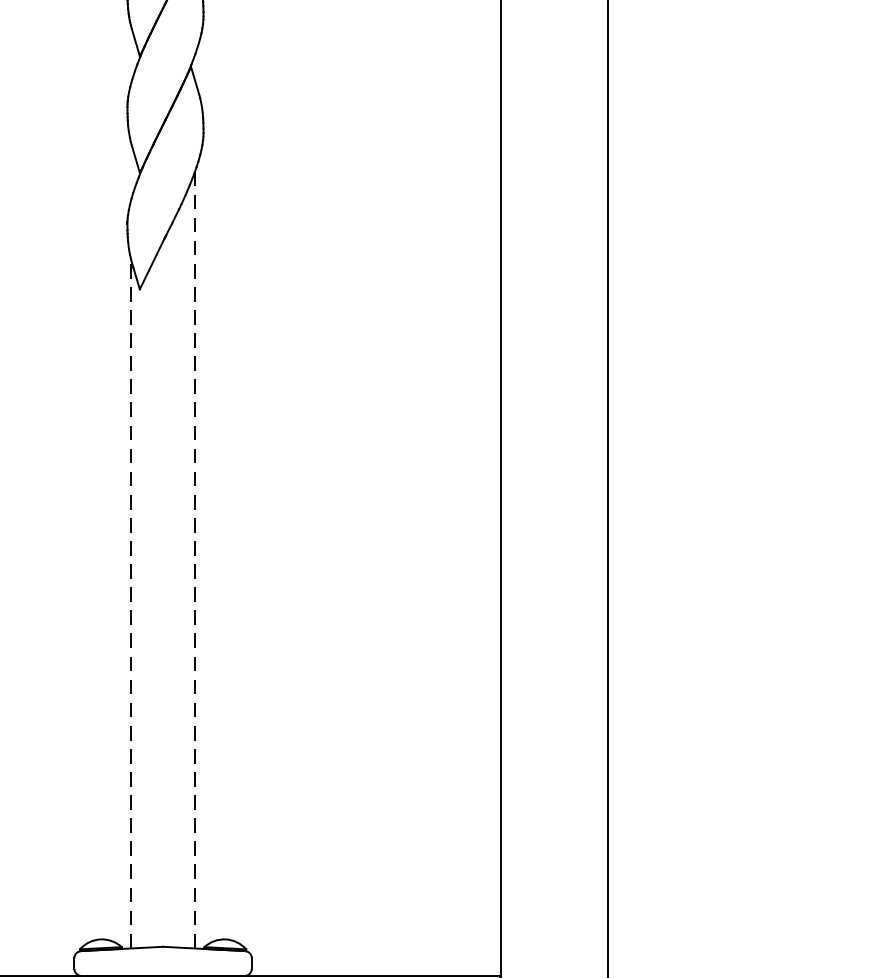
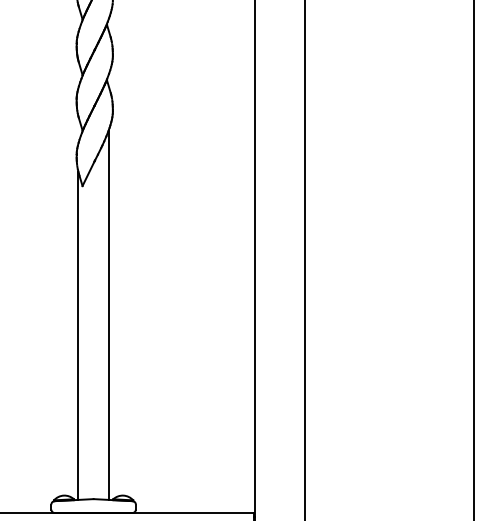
line: (194, 559) -> (108, 314), dashed -> solid
line: (131, 603) -> (78, 335), dashed -> solid

